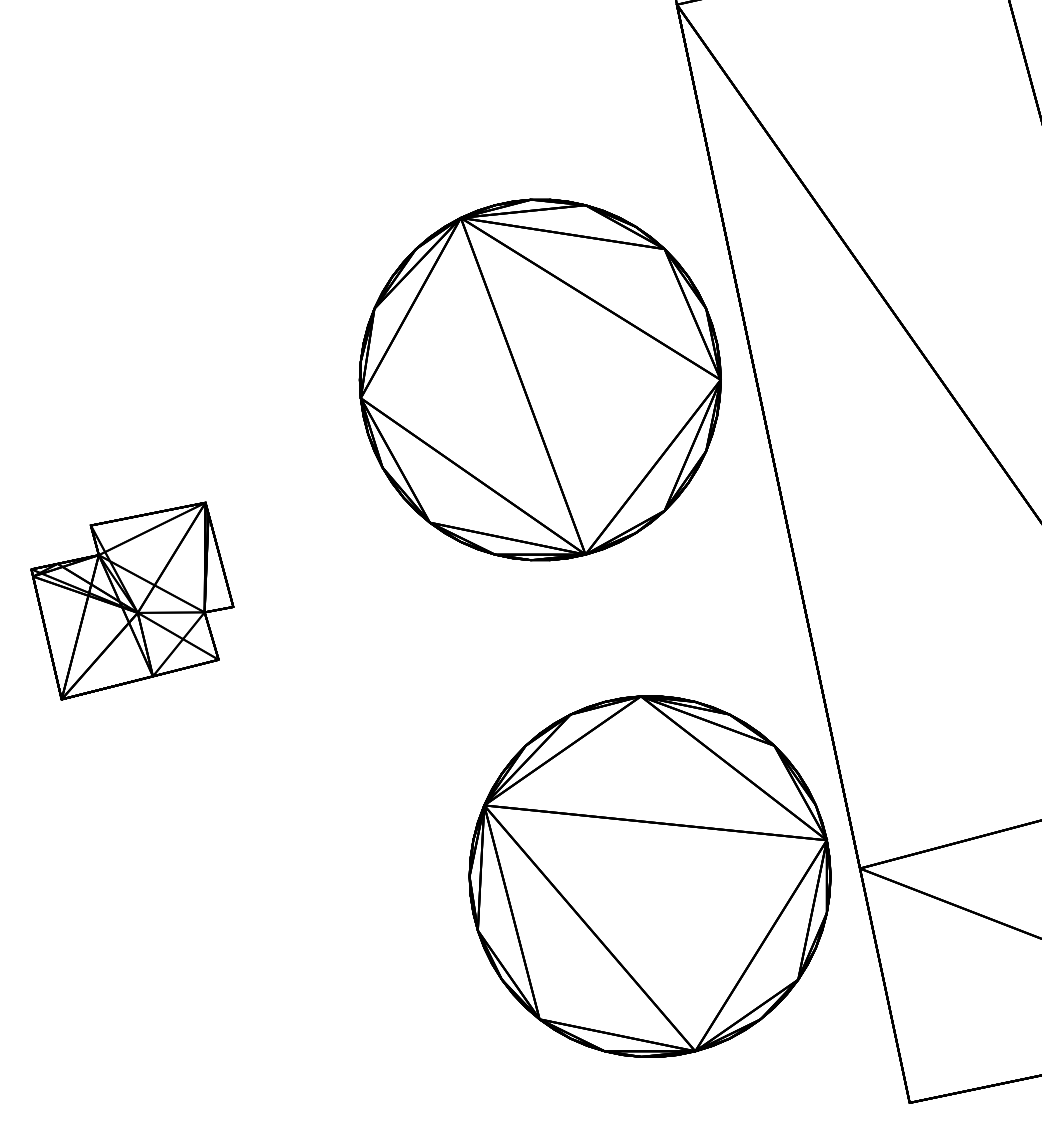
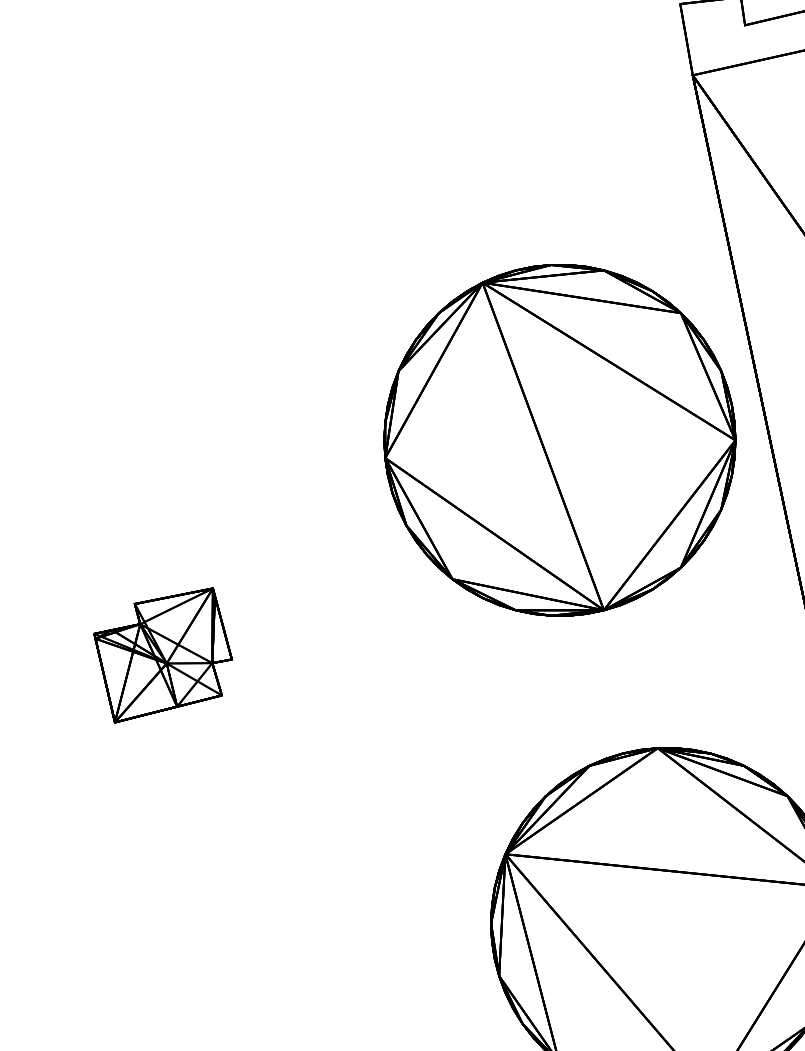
part: (132, 600) -> (163, 654), size x0.7

